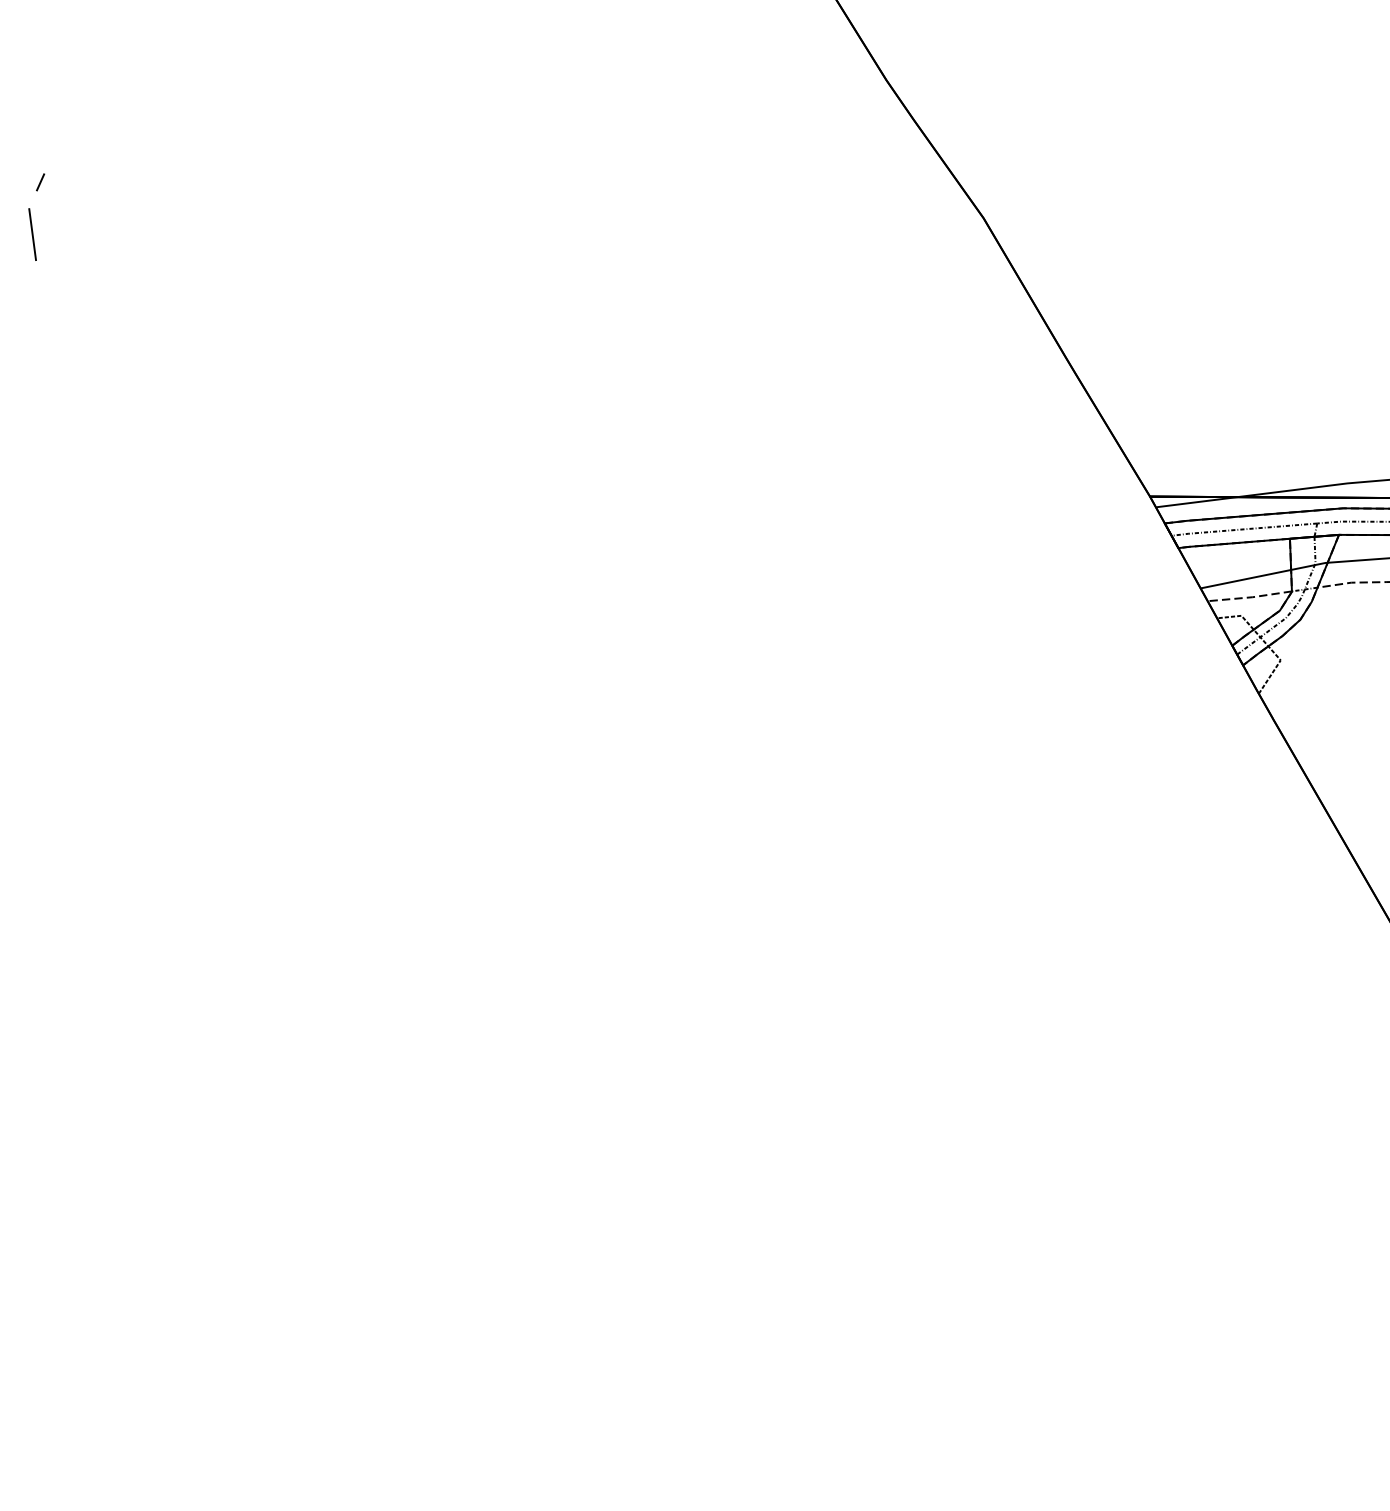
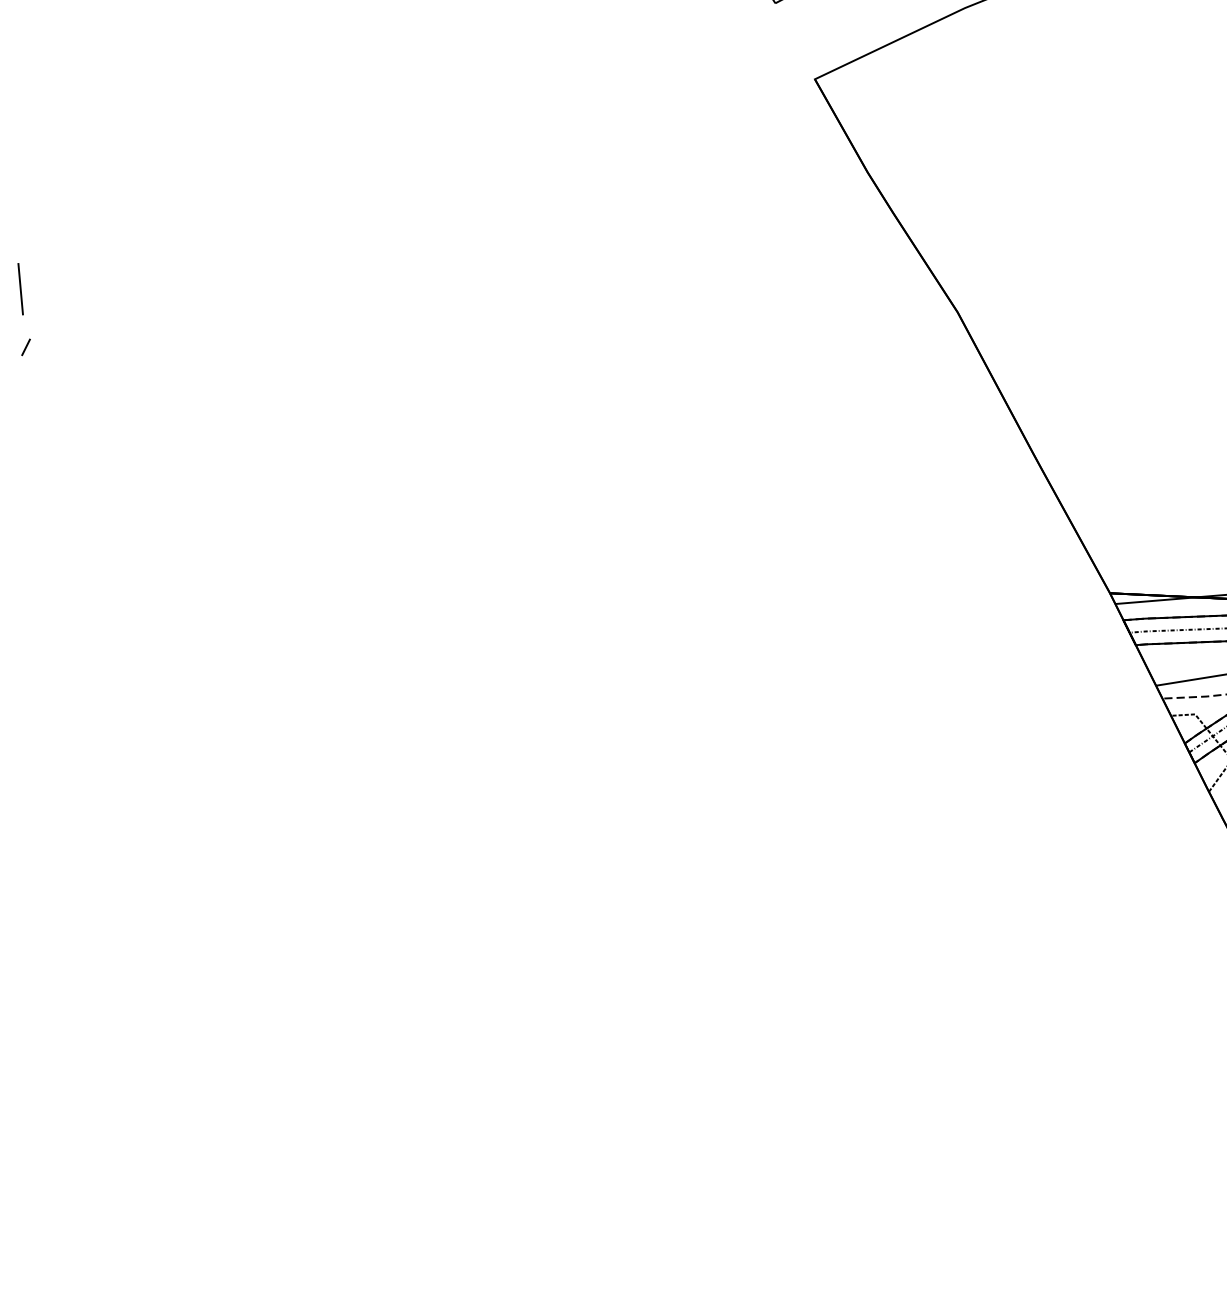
line: (40, 182) -> (26, 347), moved

